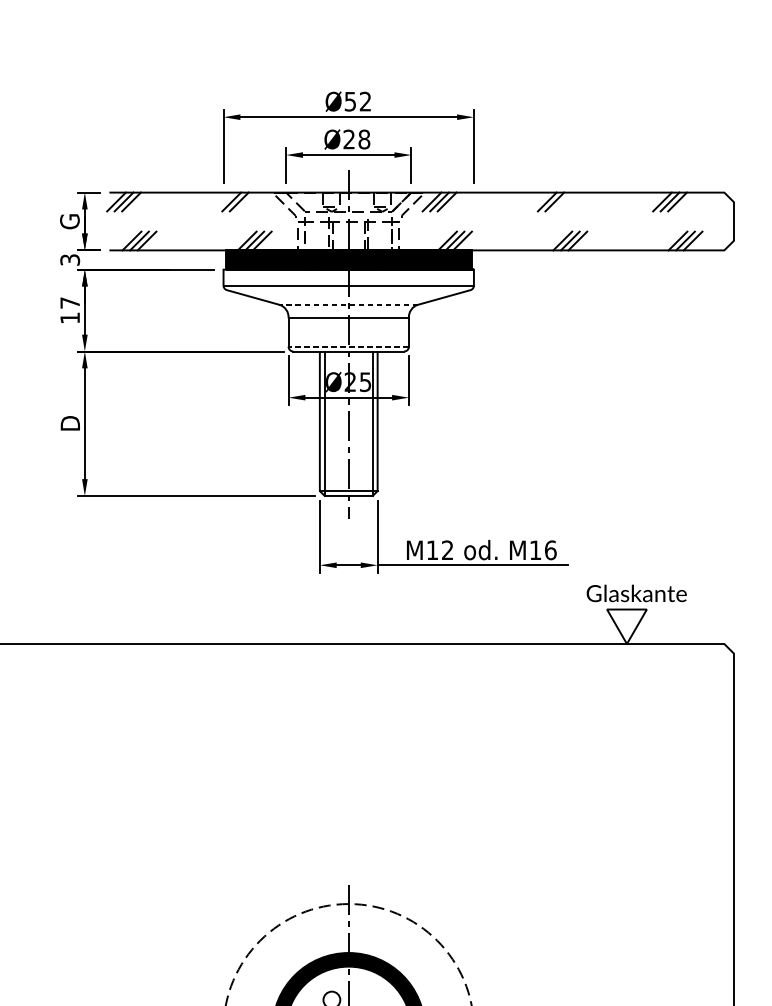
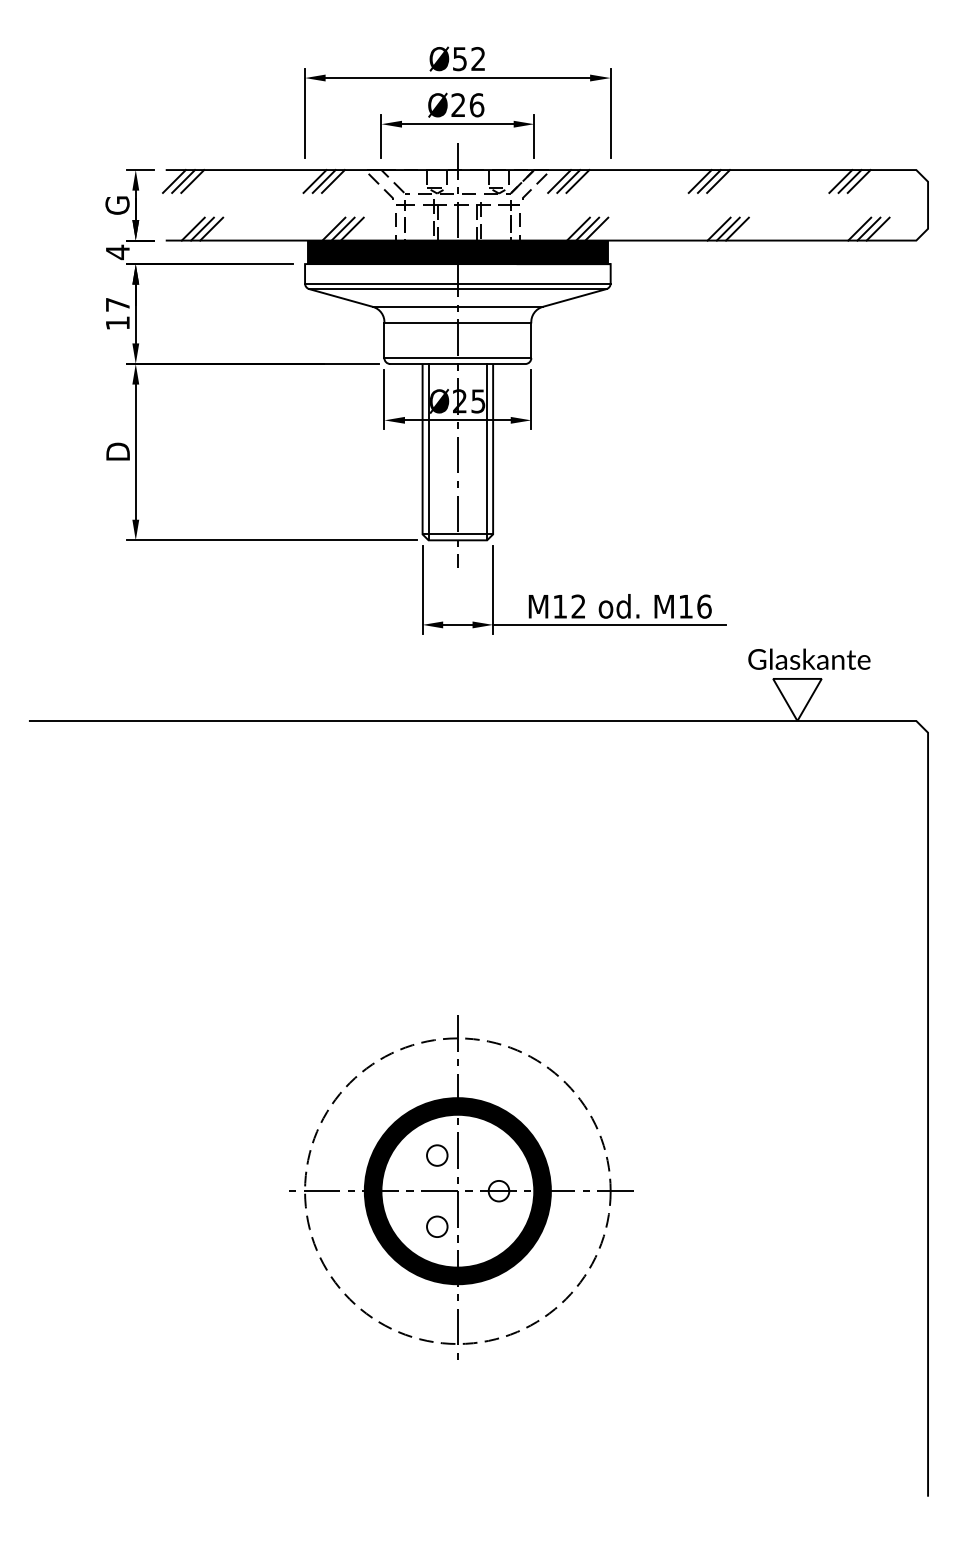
text: (364, 139) -> (476, 105), Ø28 -> Ø26
line: (246, 201) -> (332, 181), added
line: (562, 201) -> (718, 181), added
text: (69, 260) -> (117, 252), 3 -> 4
line: (348, 290) -> (457, 289), added
line: (348, 304) -> (457, 306), dashed -> solid
line: (348, 347) -> (457, 358), dashed -> solid

